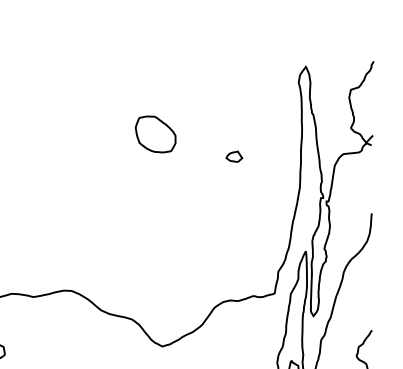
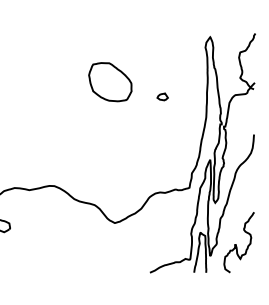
part: (155, 133) -> (110, 81), size x1.6

